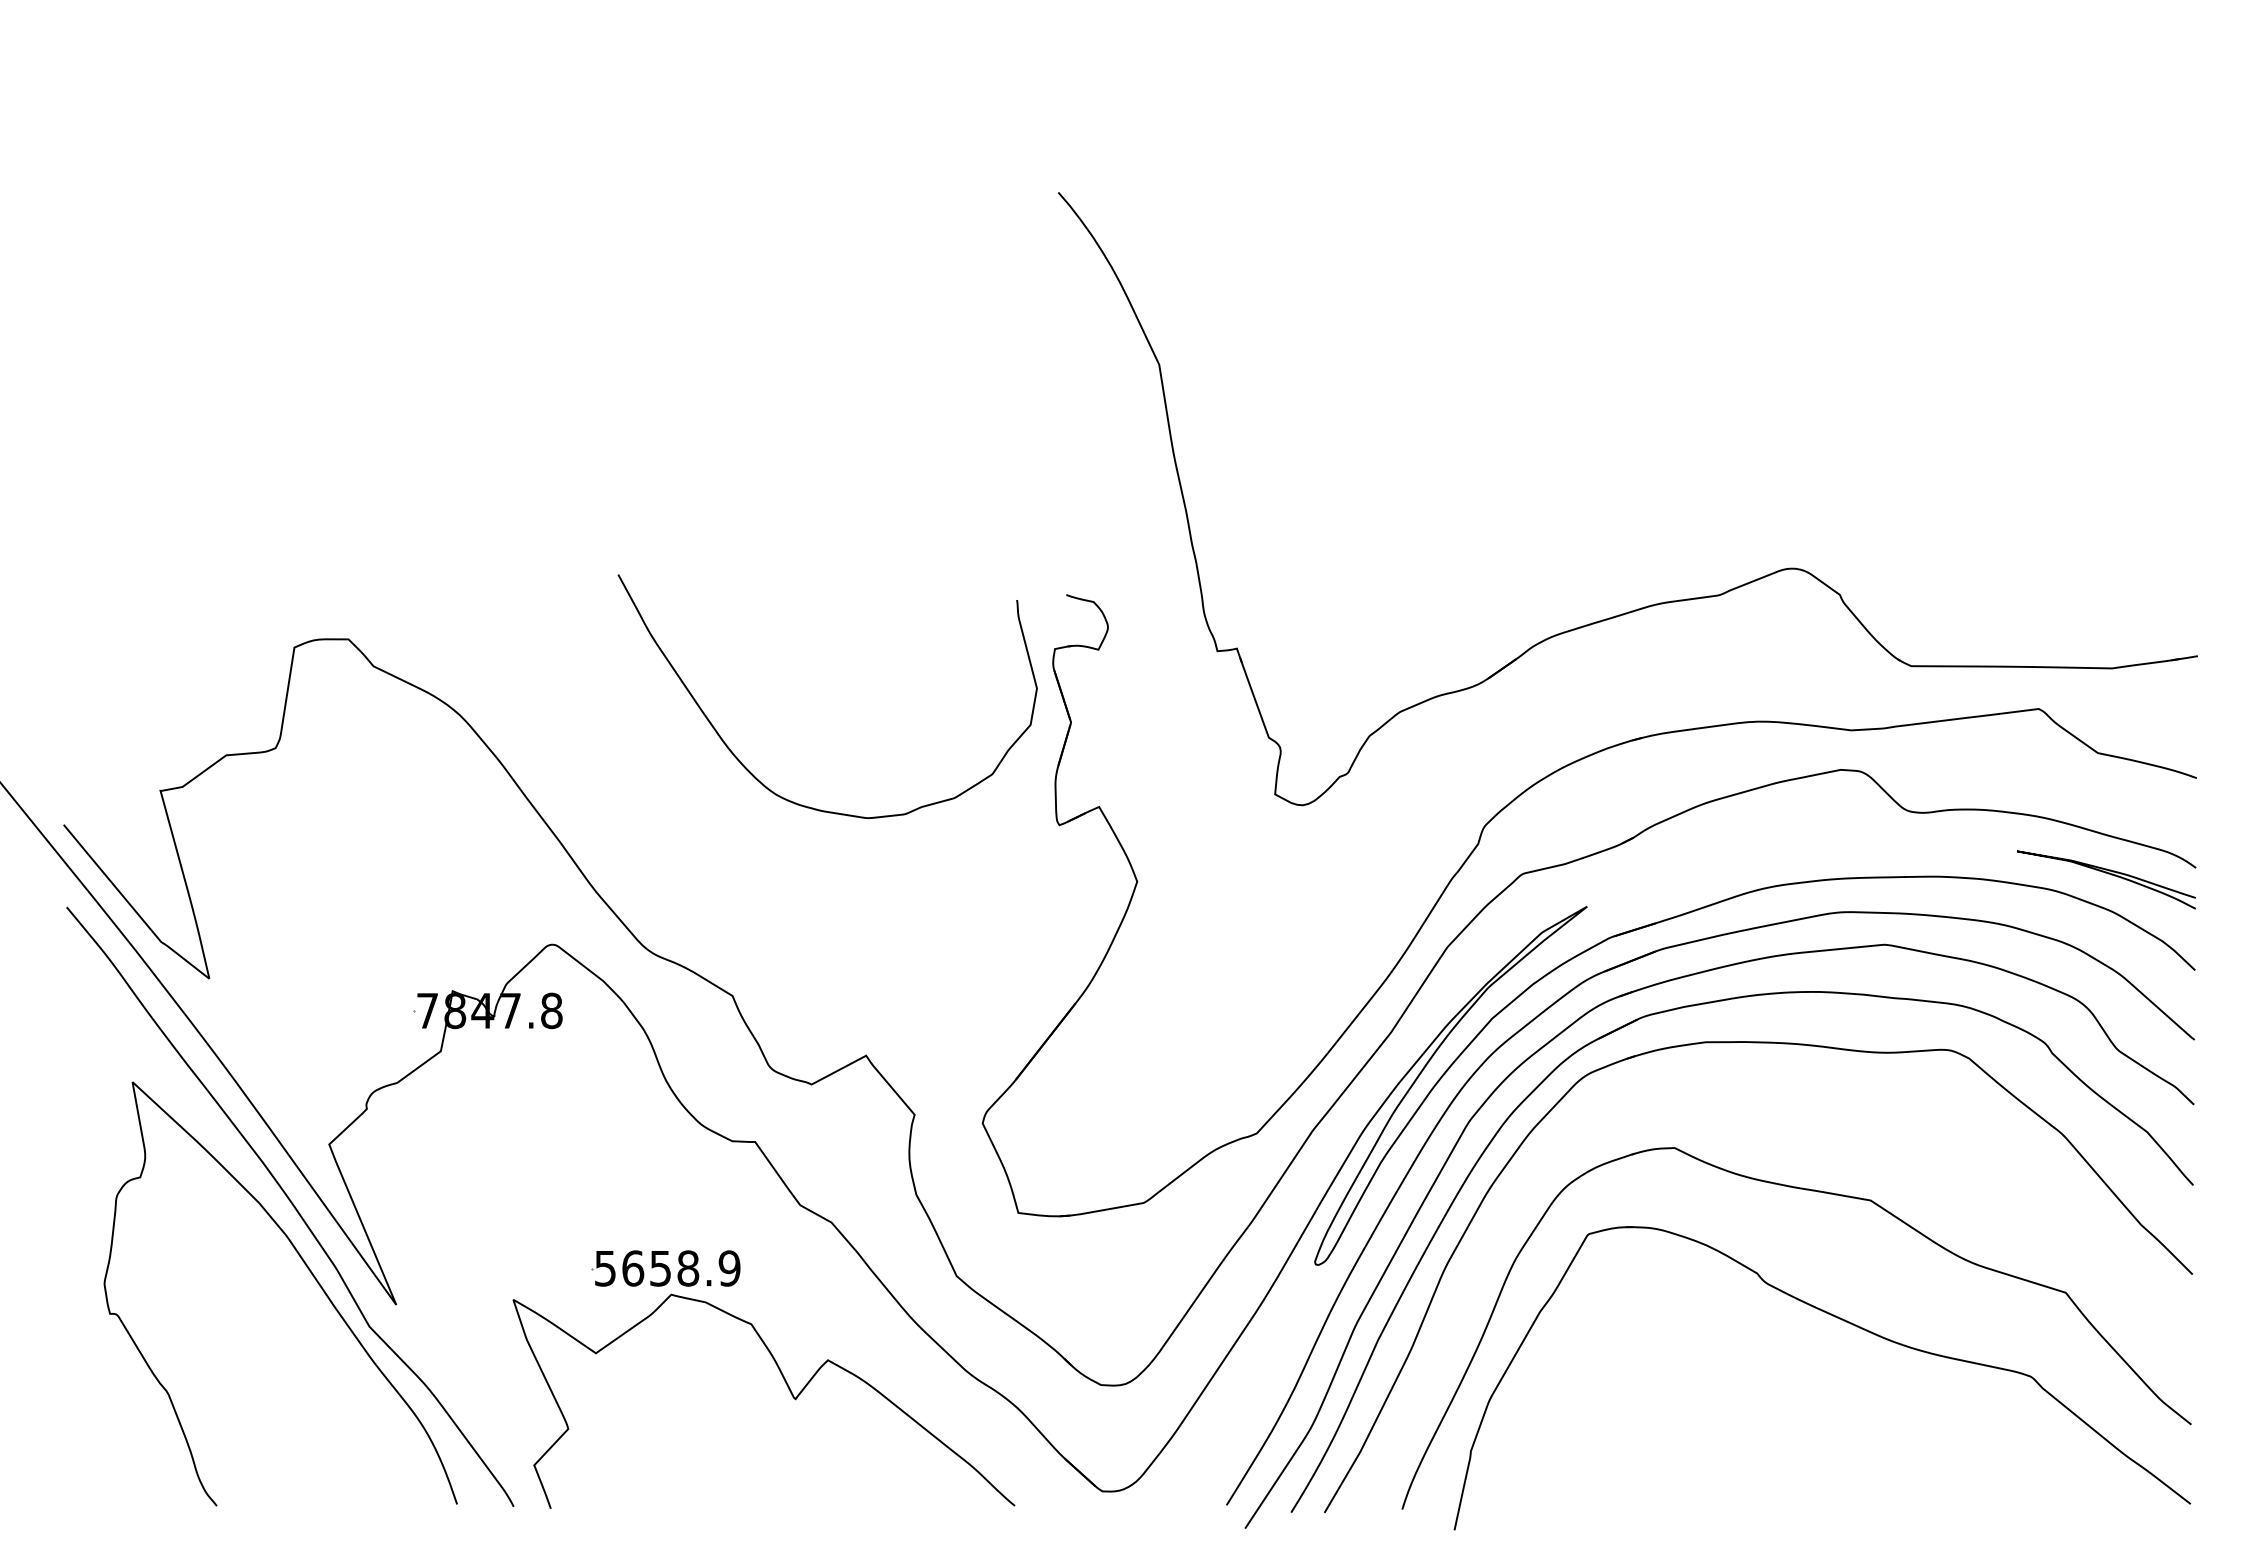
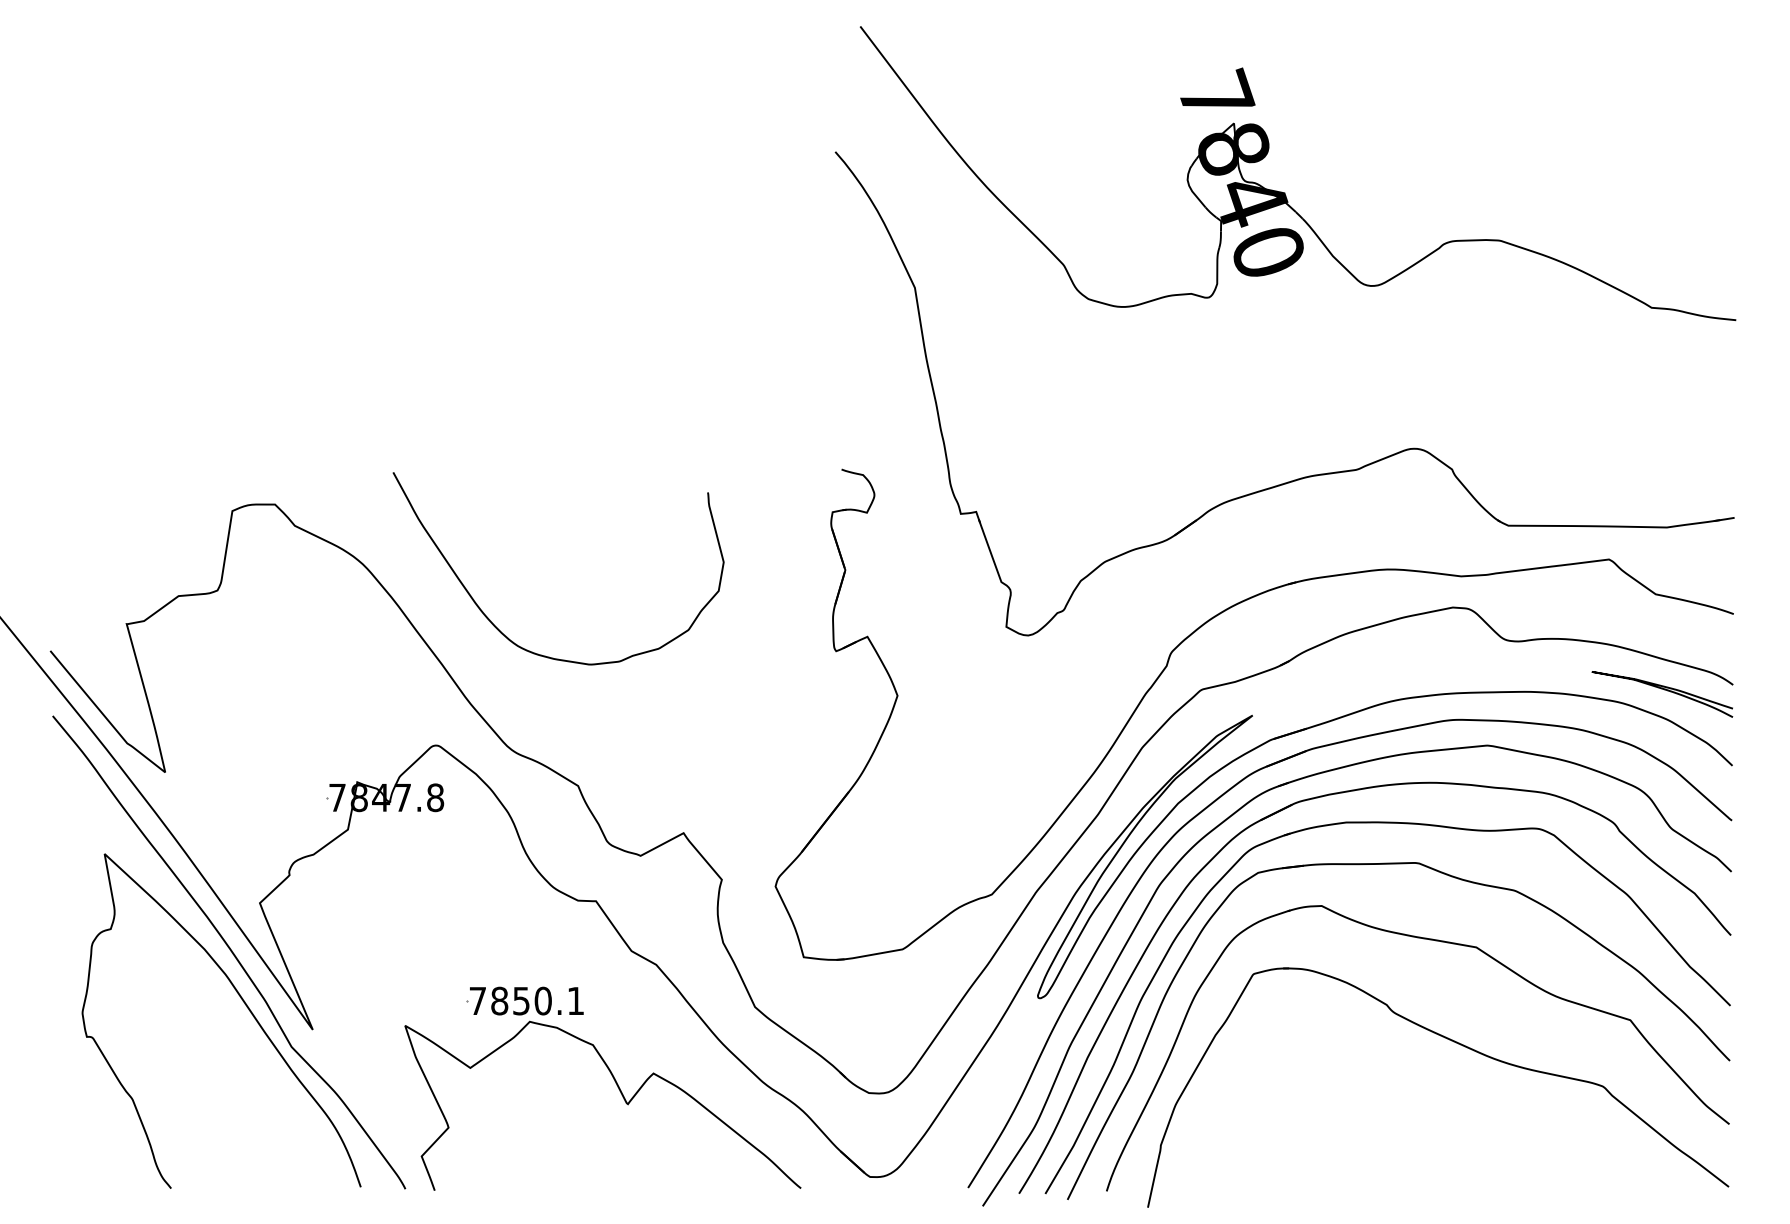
part: (1627, 243) -> (1284, 192), added
curve: (751, 772) -> (498, 628), moved
part: (1836, 1110) -> (1449, 876), added
text: (667, 1268) -> (526, 1001), 5658.9 -> 7850.1

